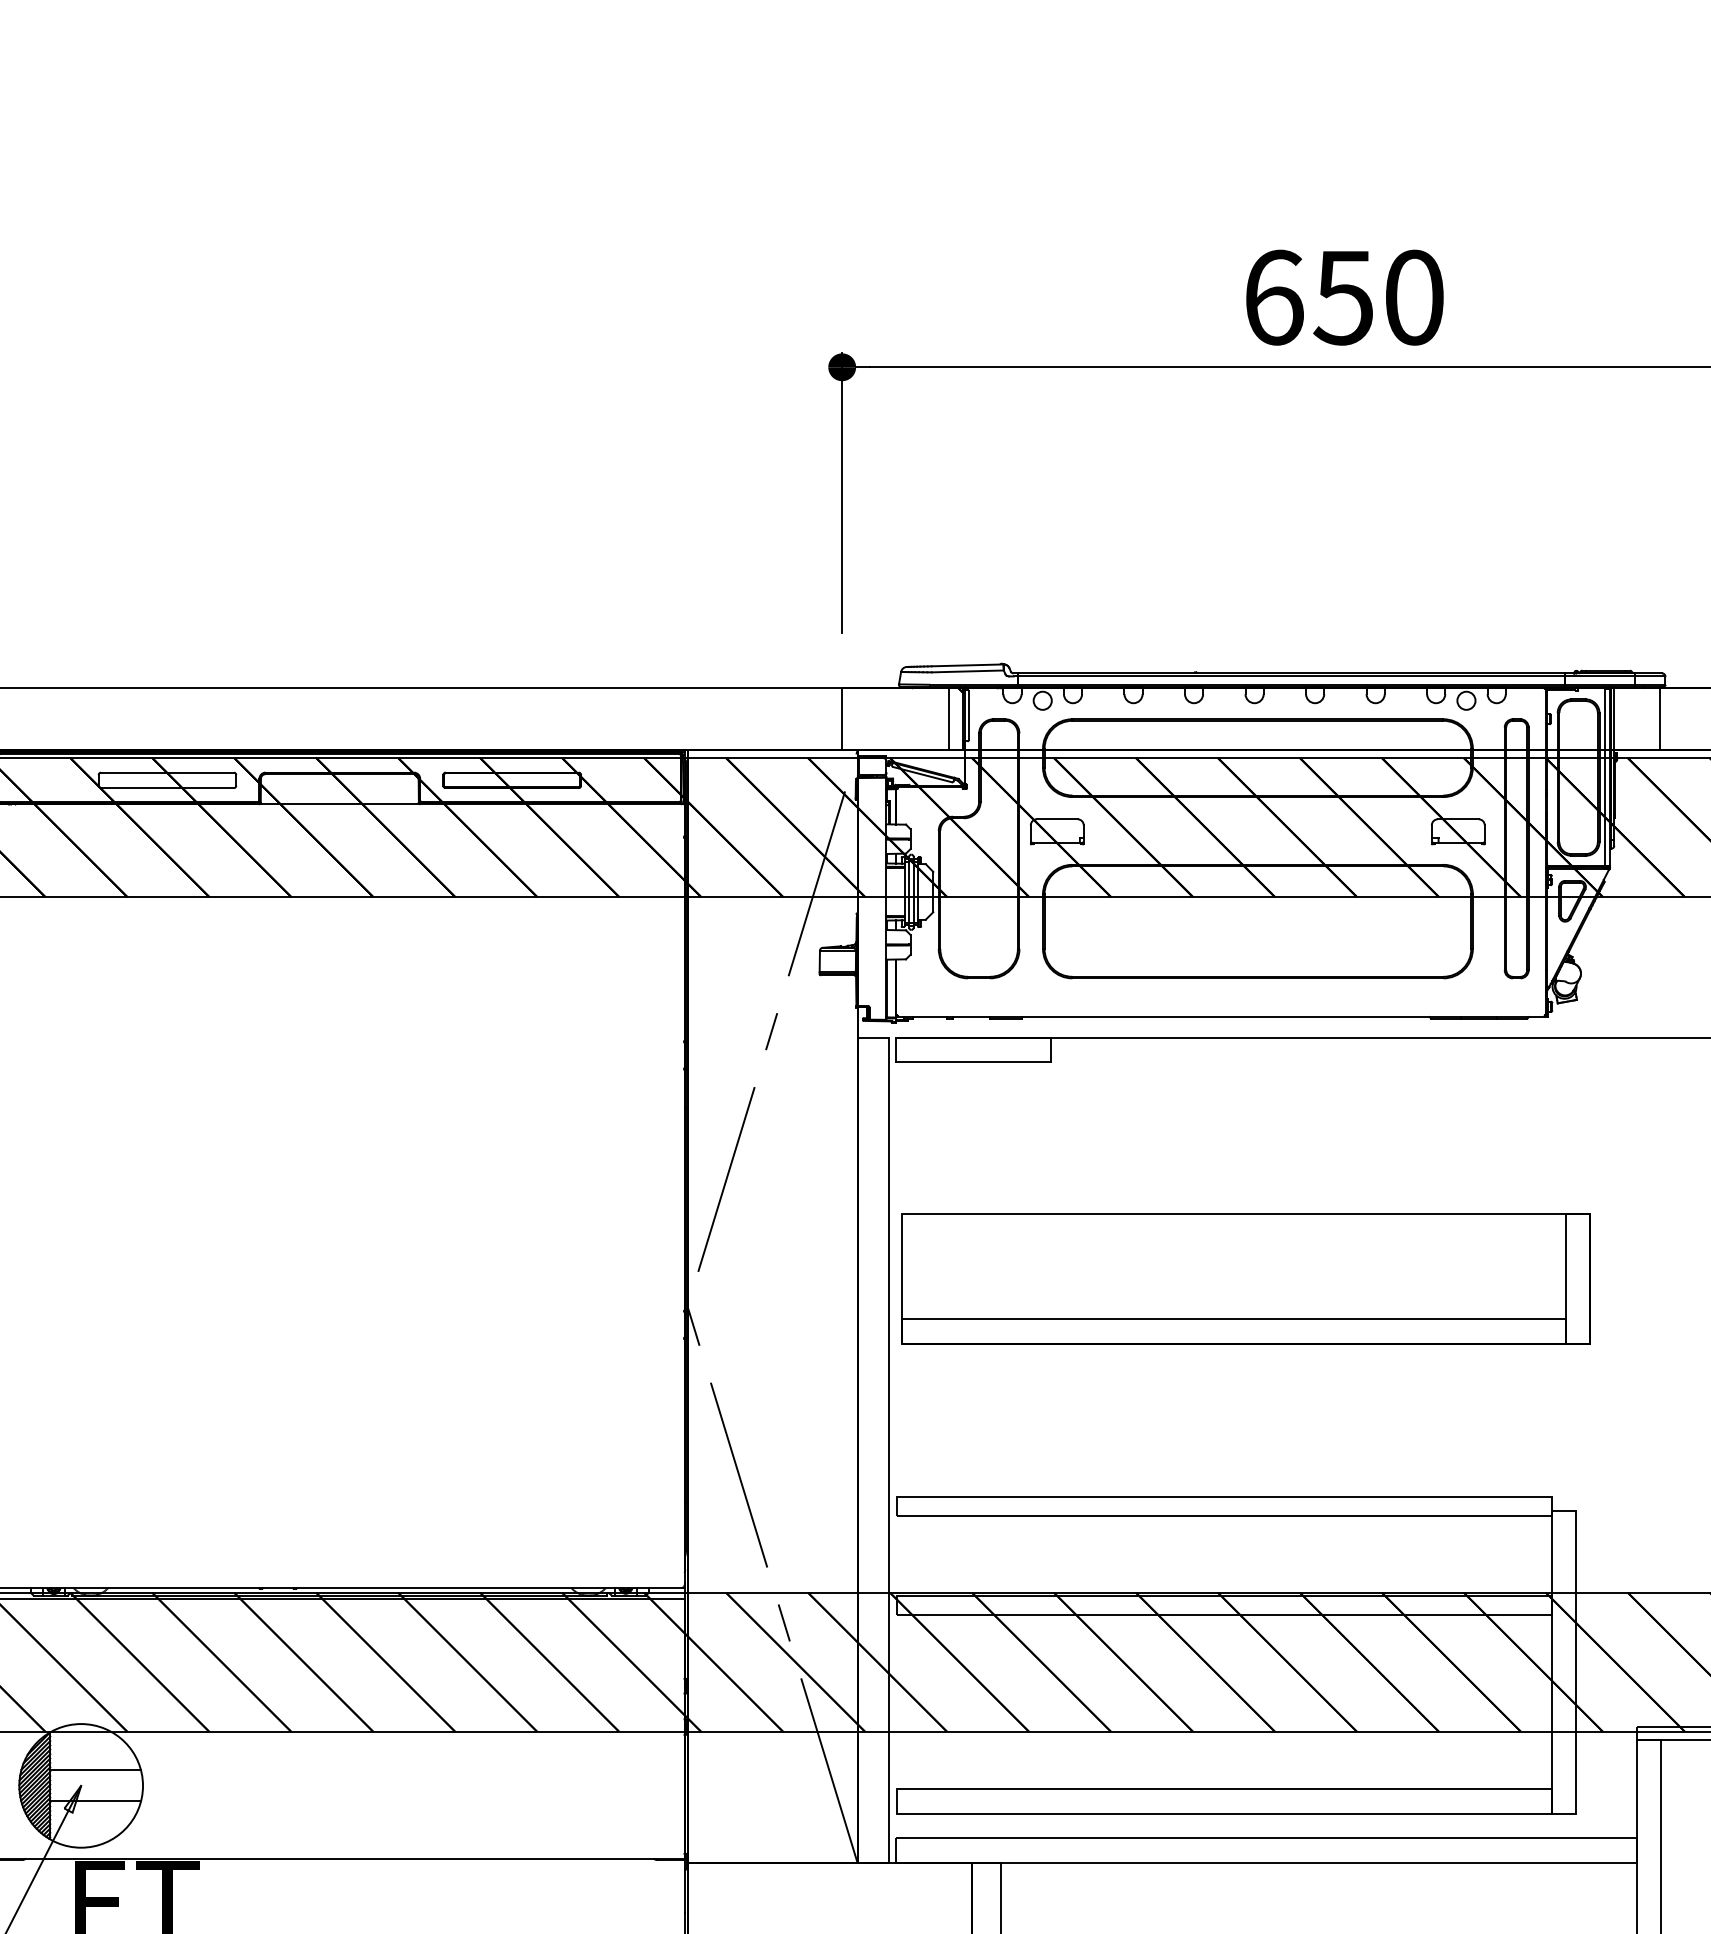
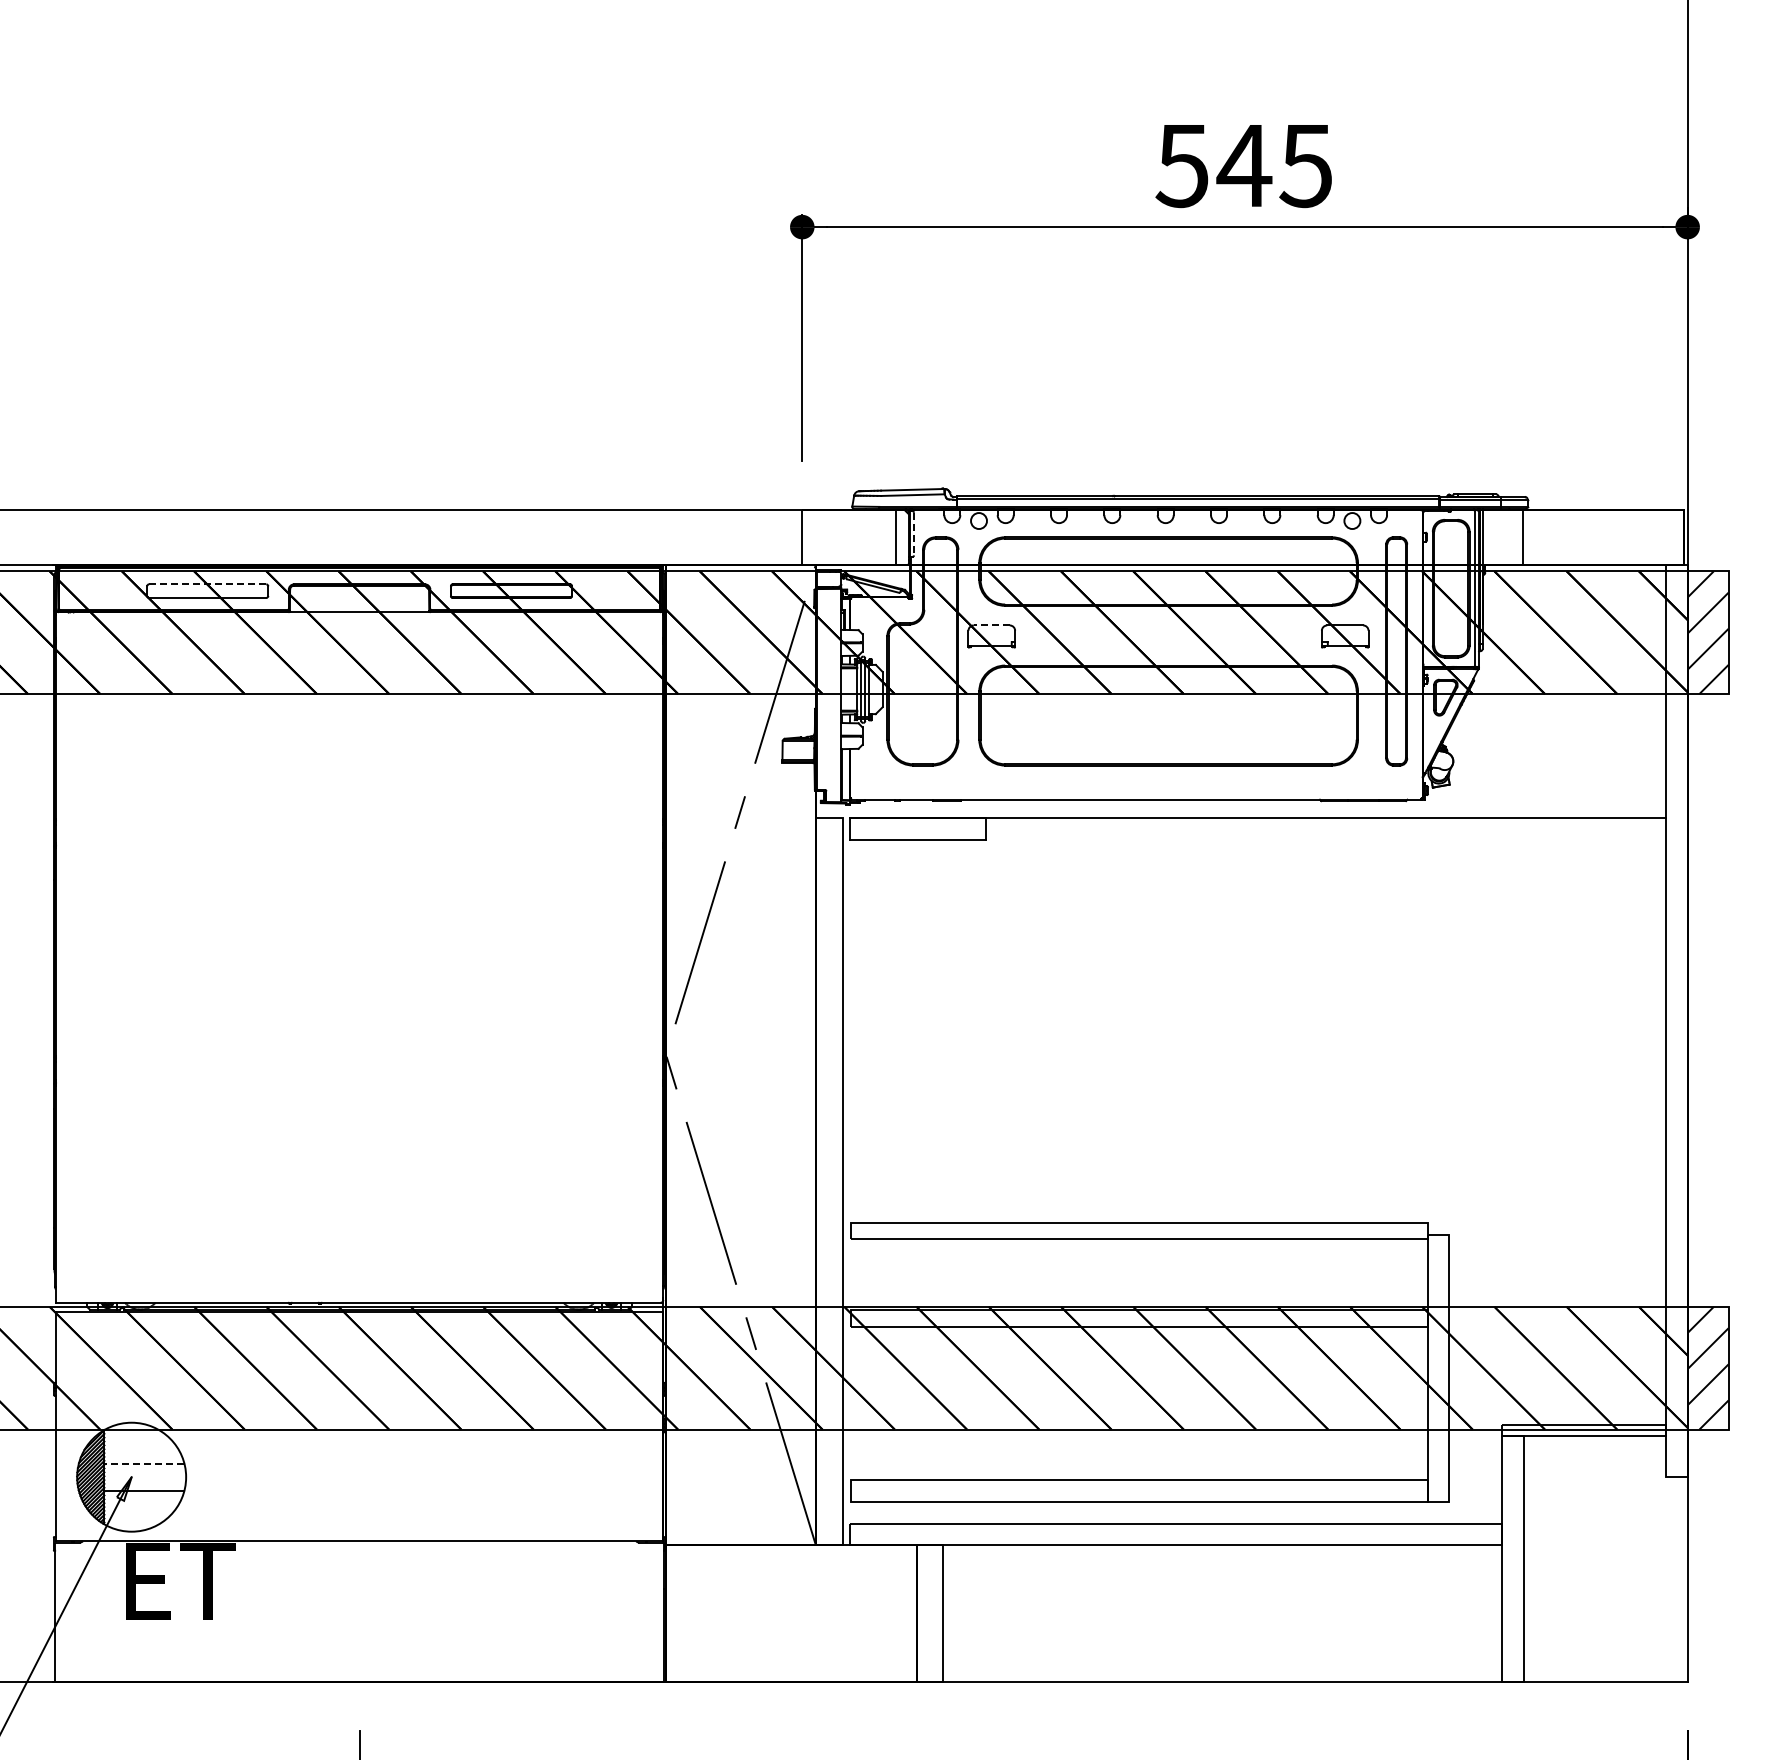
text: (1342, 297) -> (1243, 165), 650 -> 545
line: (969, 716) -> (914, 534), solid -> dashed
line: (167, 772) -> (207, 584), solid -> dashed
line: (1056, 819) -> (991, 625), solid -> dashed
part: (1246, 1278) -> (1158, 1030), removed
line: (95, 1770) -> (144, 1463), solid -> dashed

